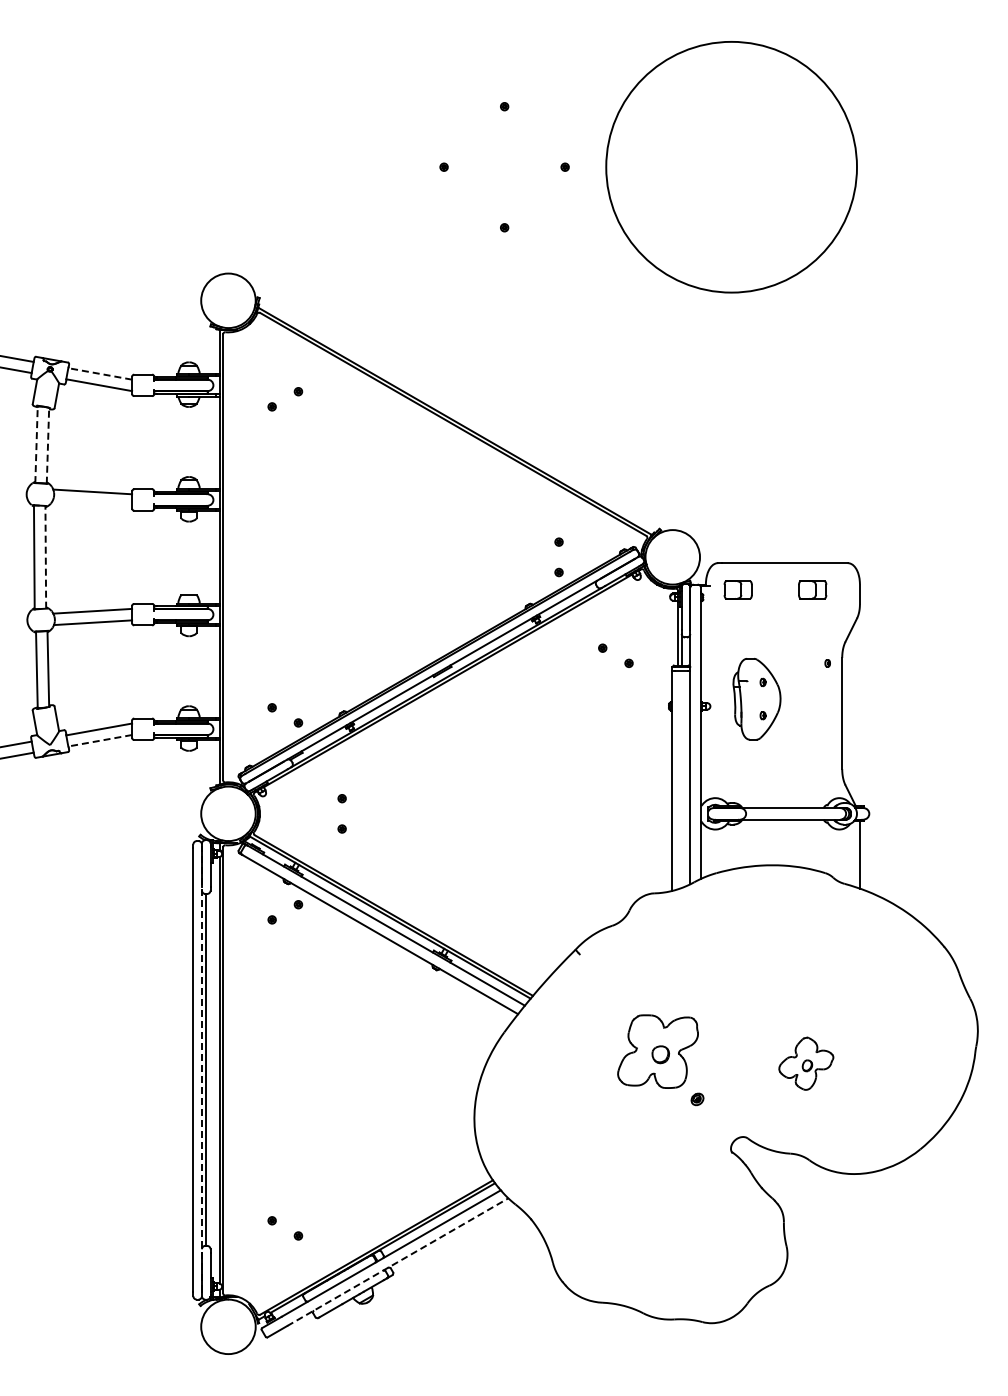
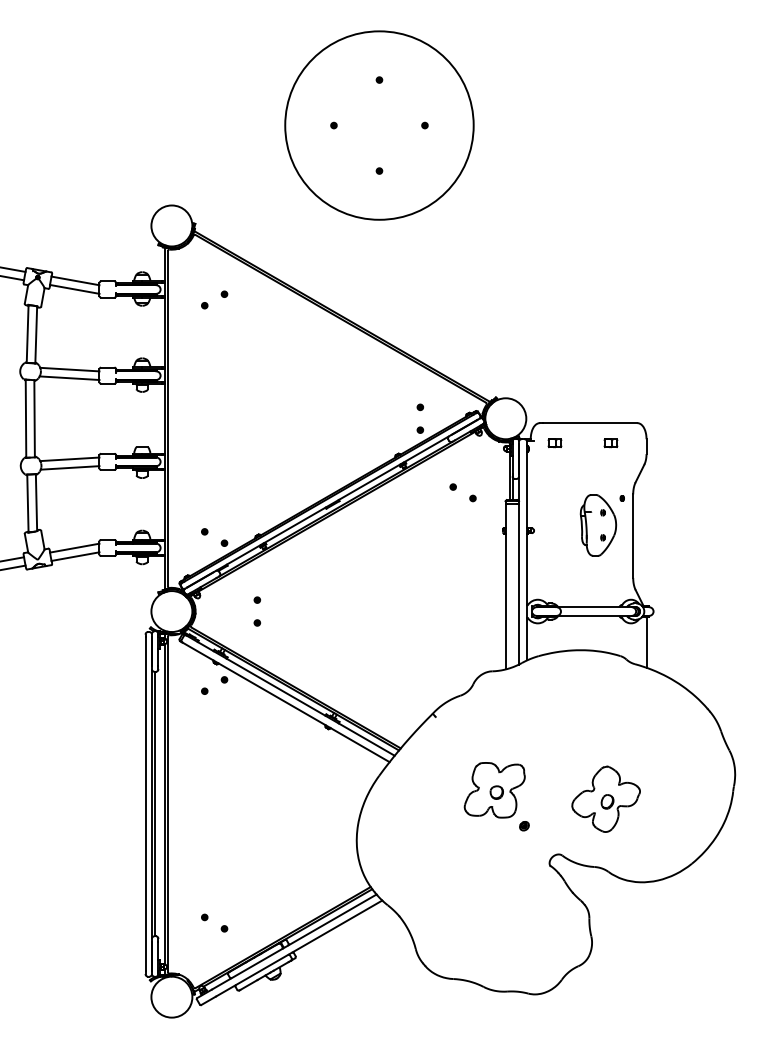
circle: (731, 167) -> (379, 125), moved
line: (99, 373) -> (74, 280), dashed -> solid
line: (36, 444) -> (27, 333), dashed -> solid
line: (47, 445) -> (35, 334), dashed -> solid
line: (92, 502) -> (69, 377), added
line: (45, 556) -> (34, 418), dashed -> solid
part: (737, 589) -> (554, 442), size x0.62
part: (812, 589) -> (610, 442), size x0.62
part: (756, 699) -> (598, 525), moved
line: (99, 740) -> (74, 556), dashed -> solid
part: (806, 1063) -> (606, 799), size x1.67
line: (201, 1069) -> (151, 803), dashed -> solid
line: (397, 1262) -> (298, 948), dashed -> solid

